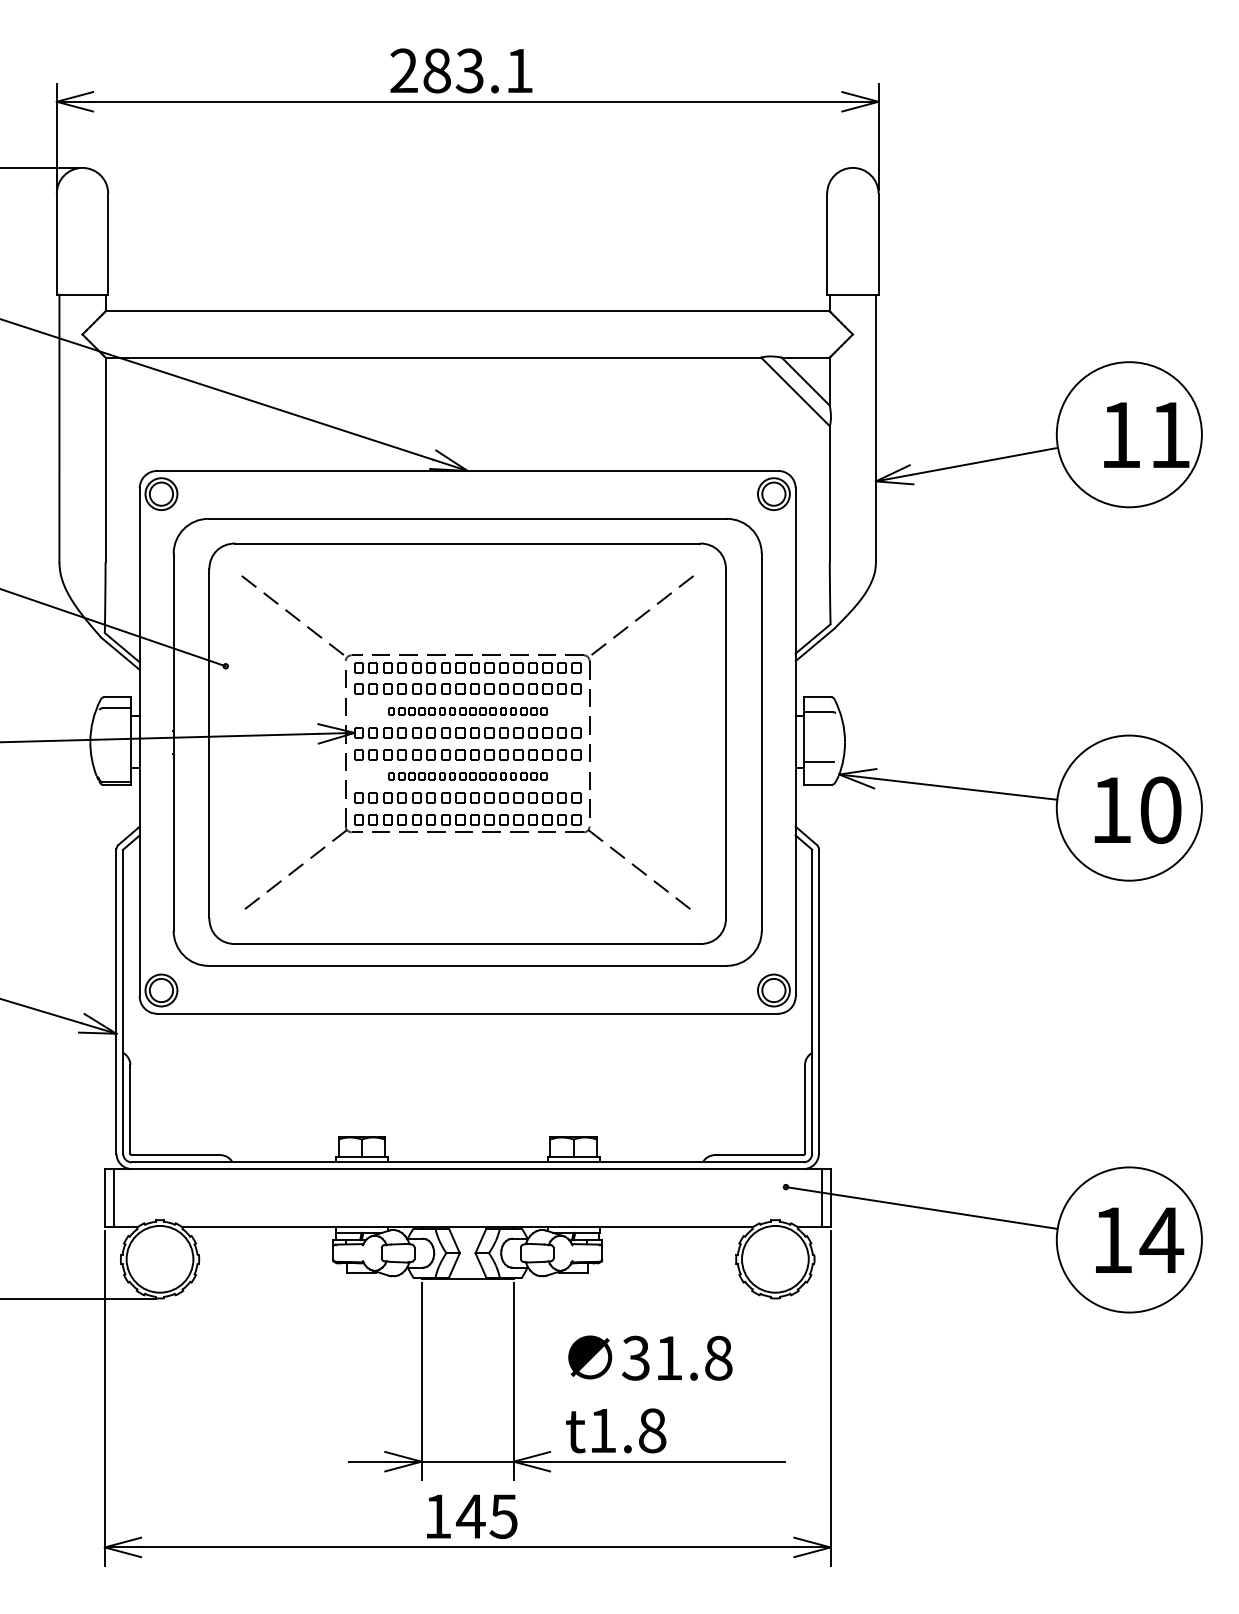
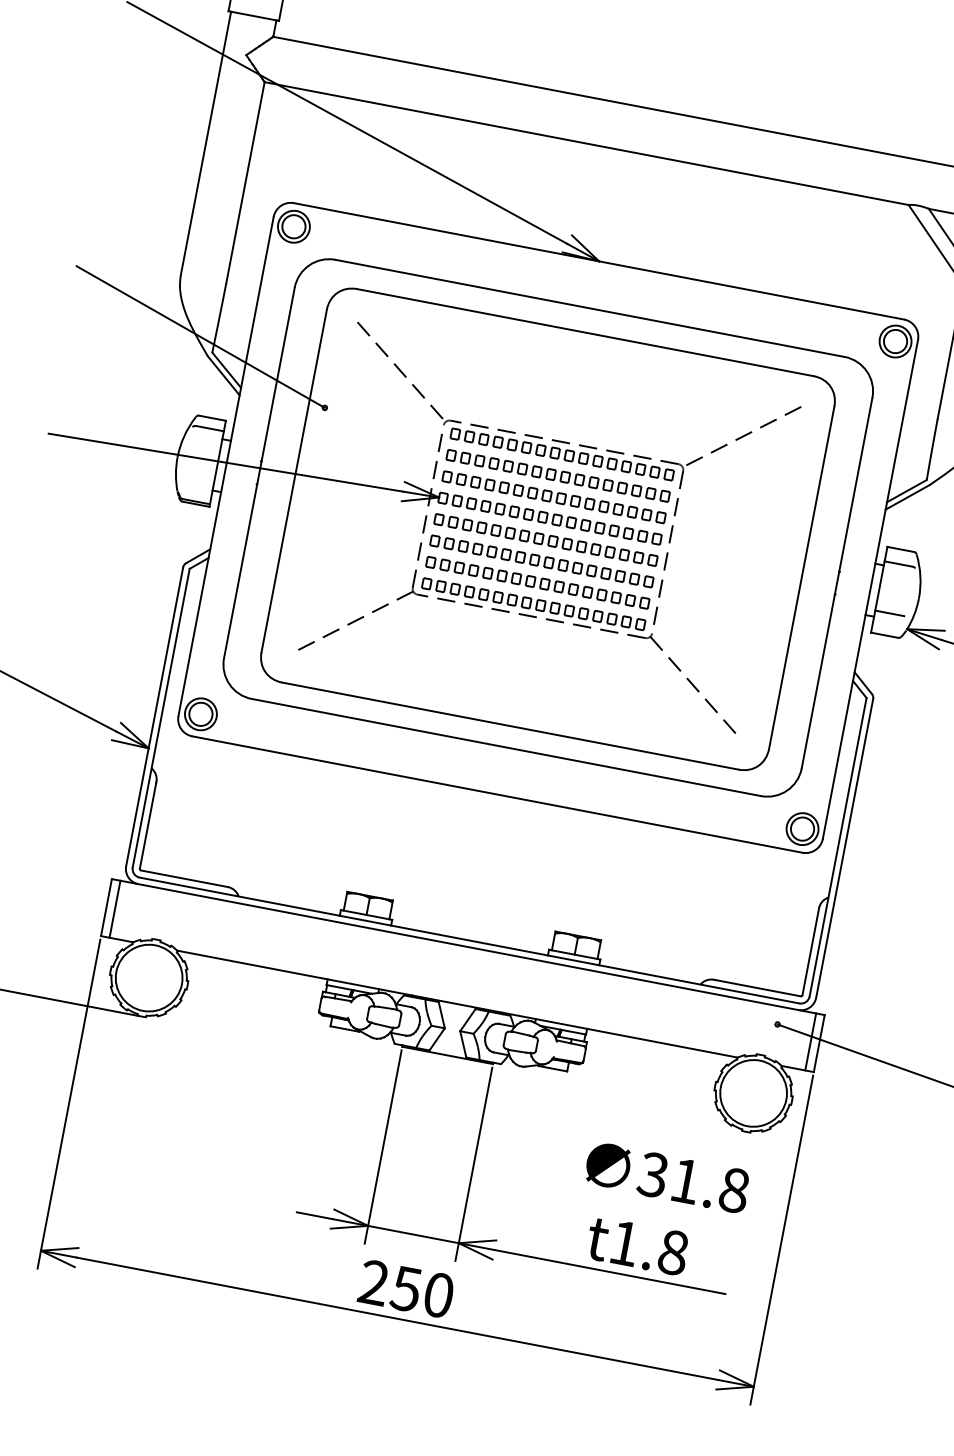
part: (467, 710) -> (554, 496), size x1.43
part: (467, 776) -> (541, 561), size x1.43
text: (650, 1357) -> (667, 1176), moved
text: (616, 1430) -> (638, 1245), moved
text: (470, 1516) -> (405, 1288), 145 -> 250

